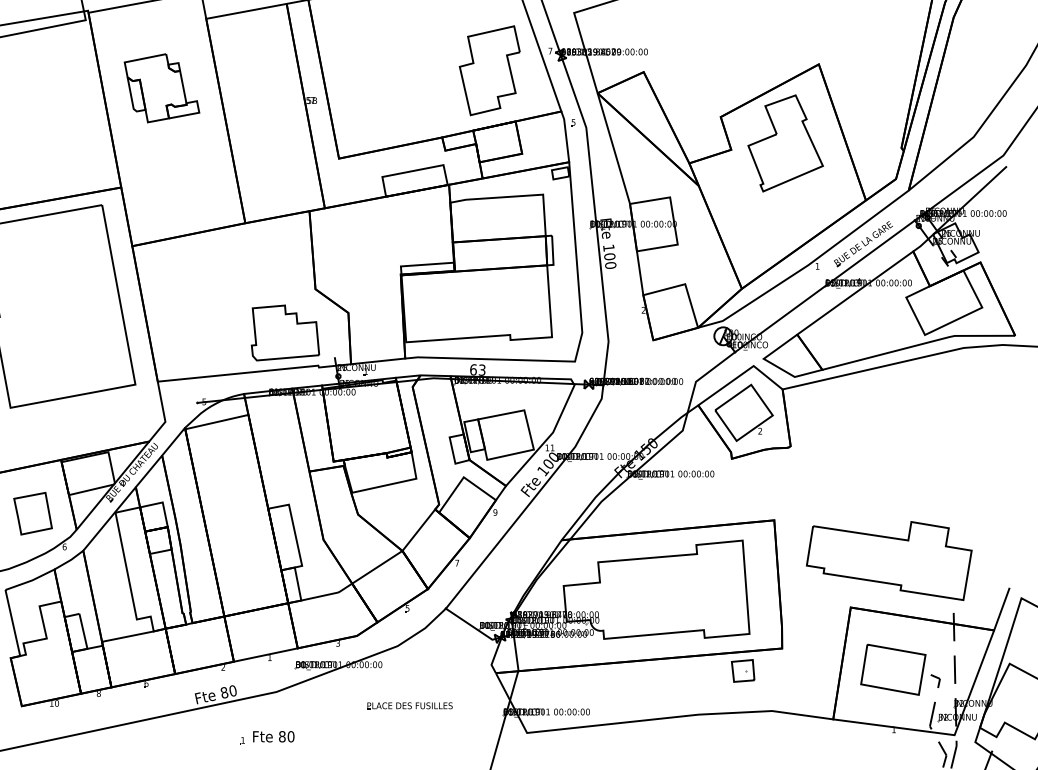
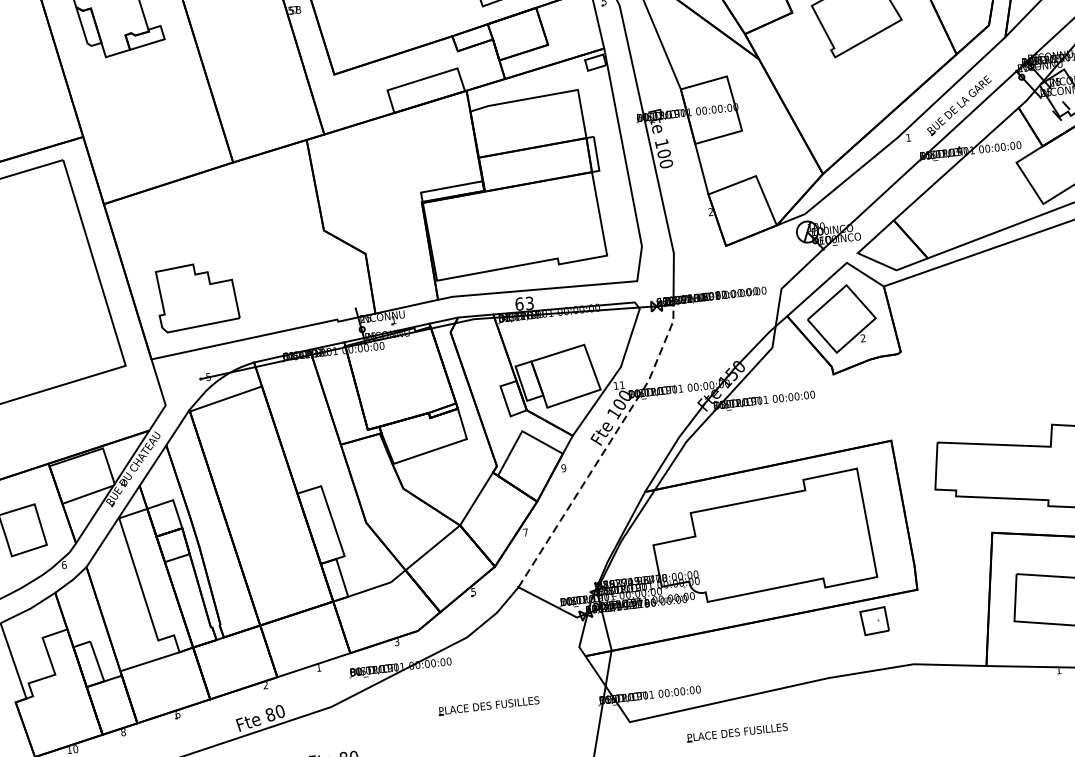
part: (285, 332) -> (197, 295), moved
line: (533, 499) -> (606, 448), solid -> dashed
part: (616, 751) -> (736, 732), added

